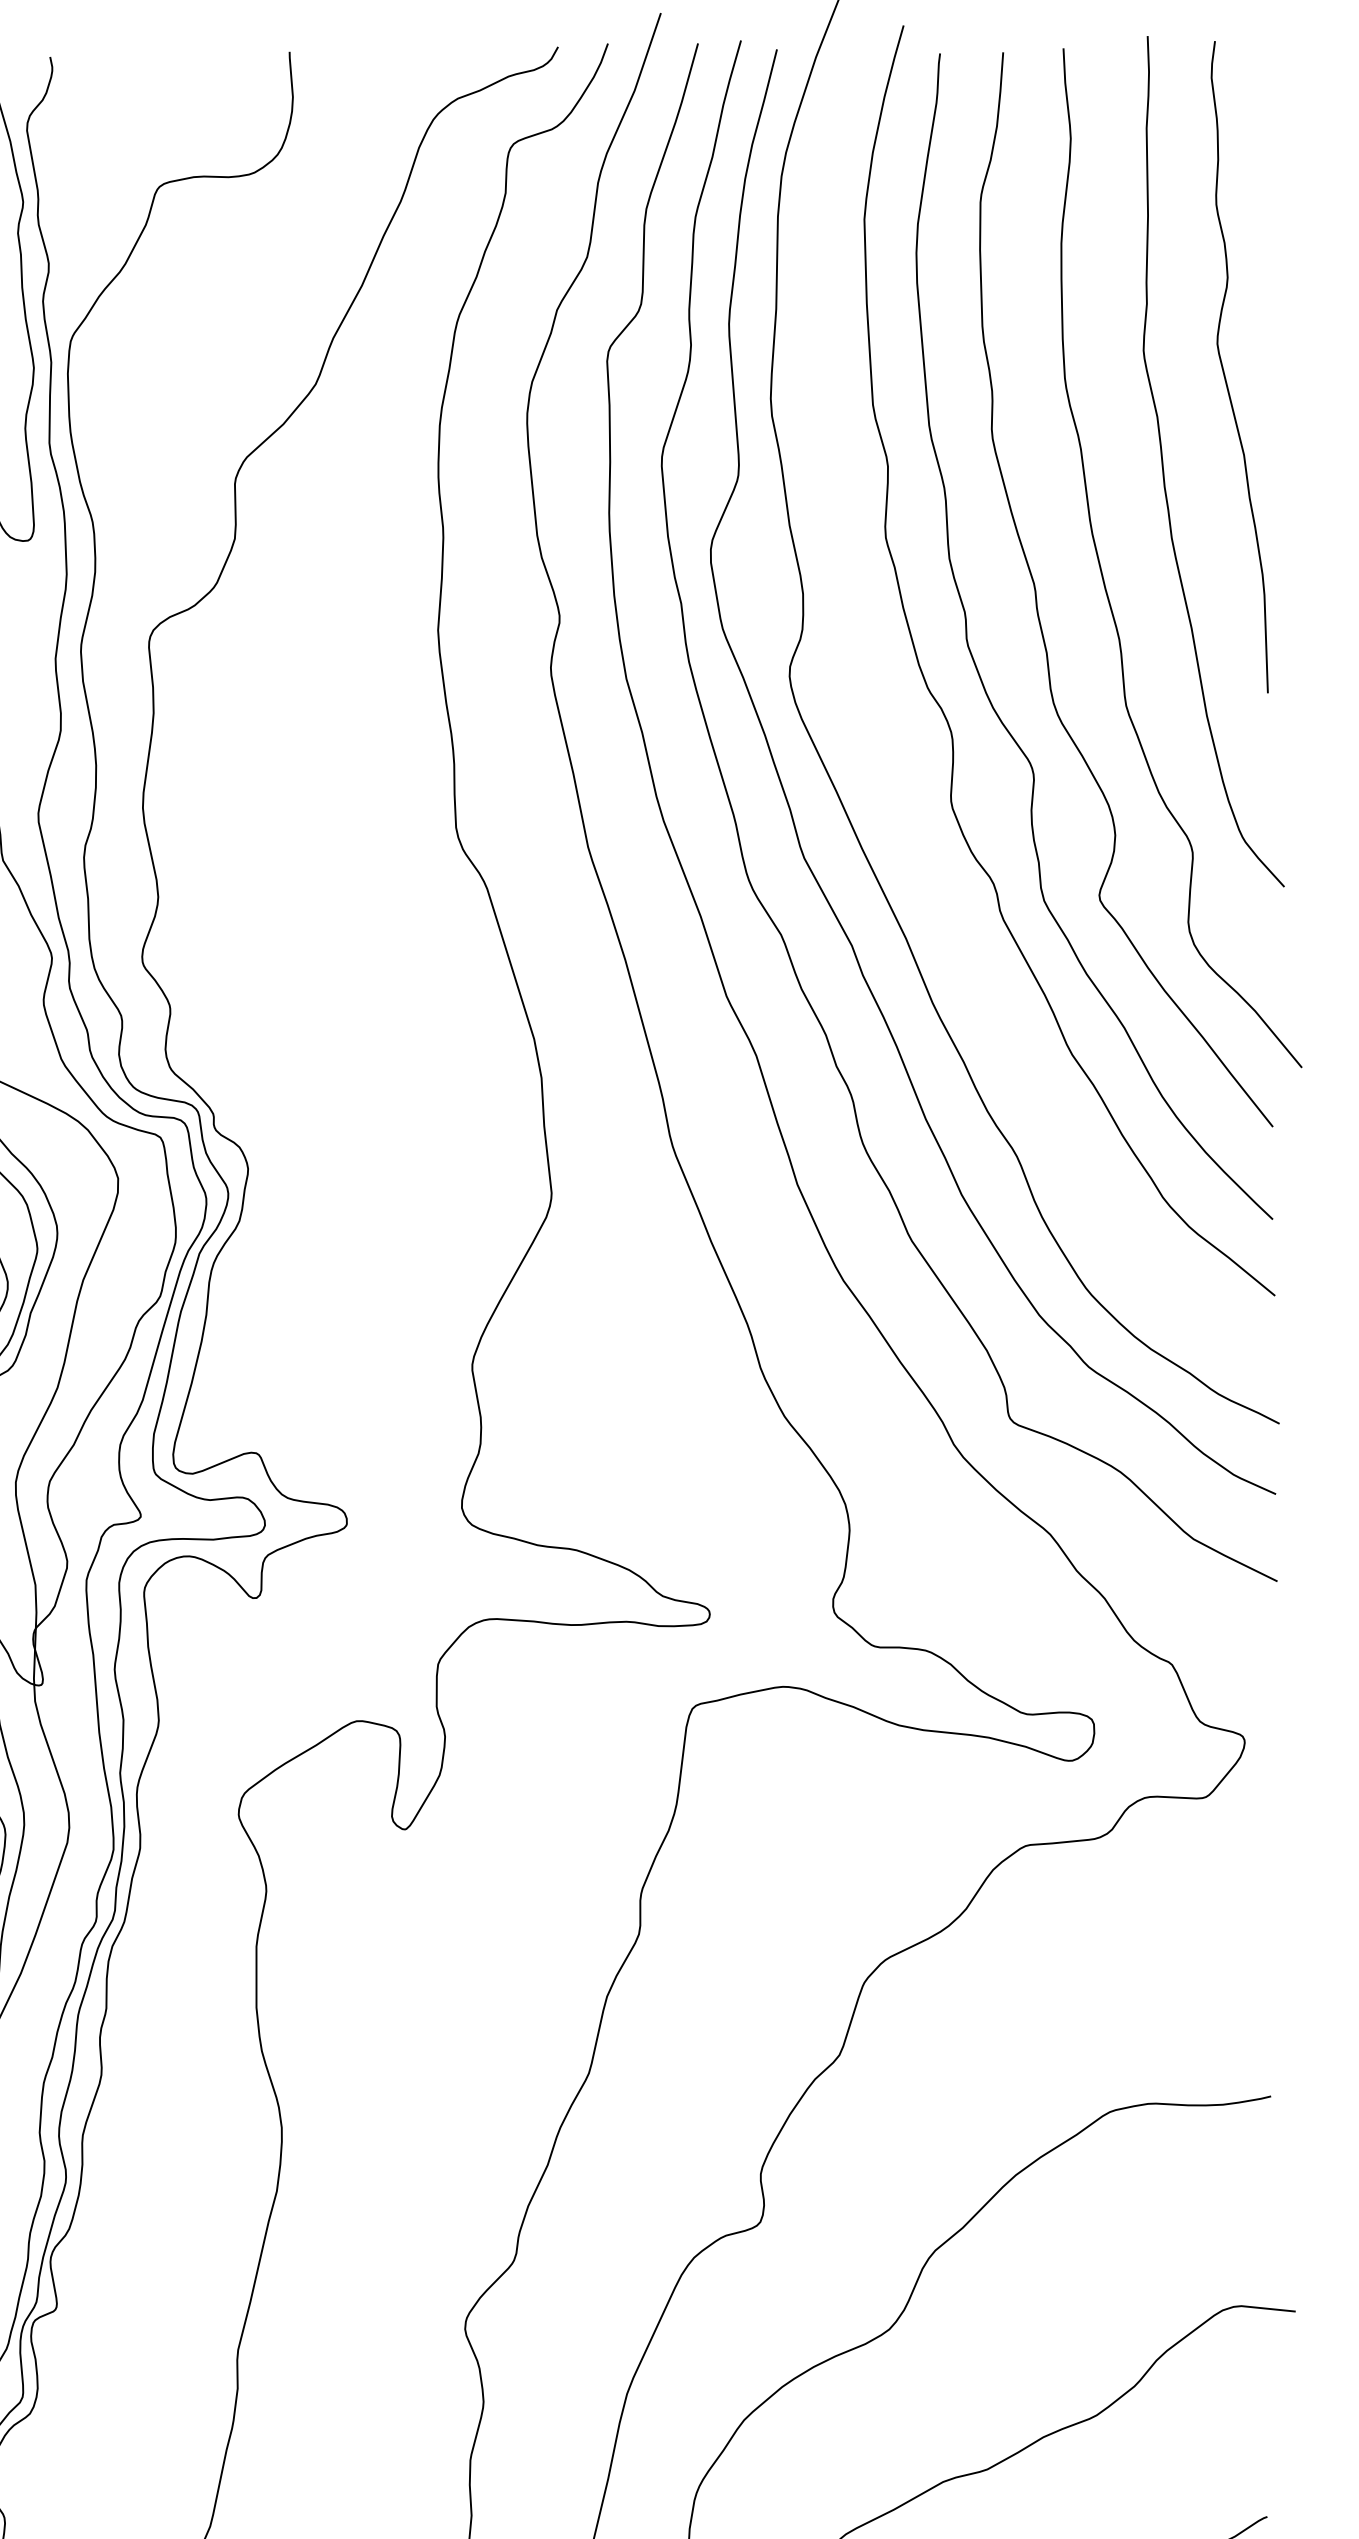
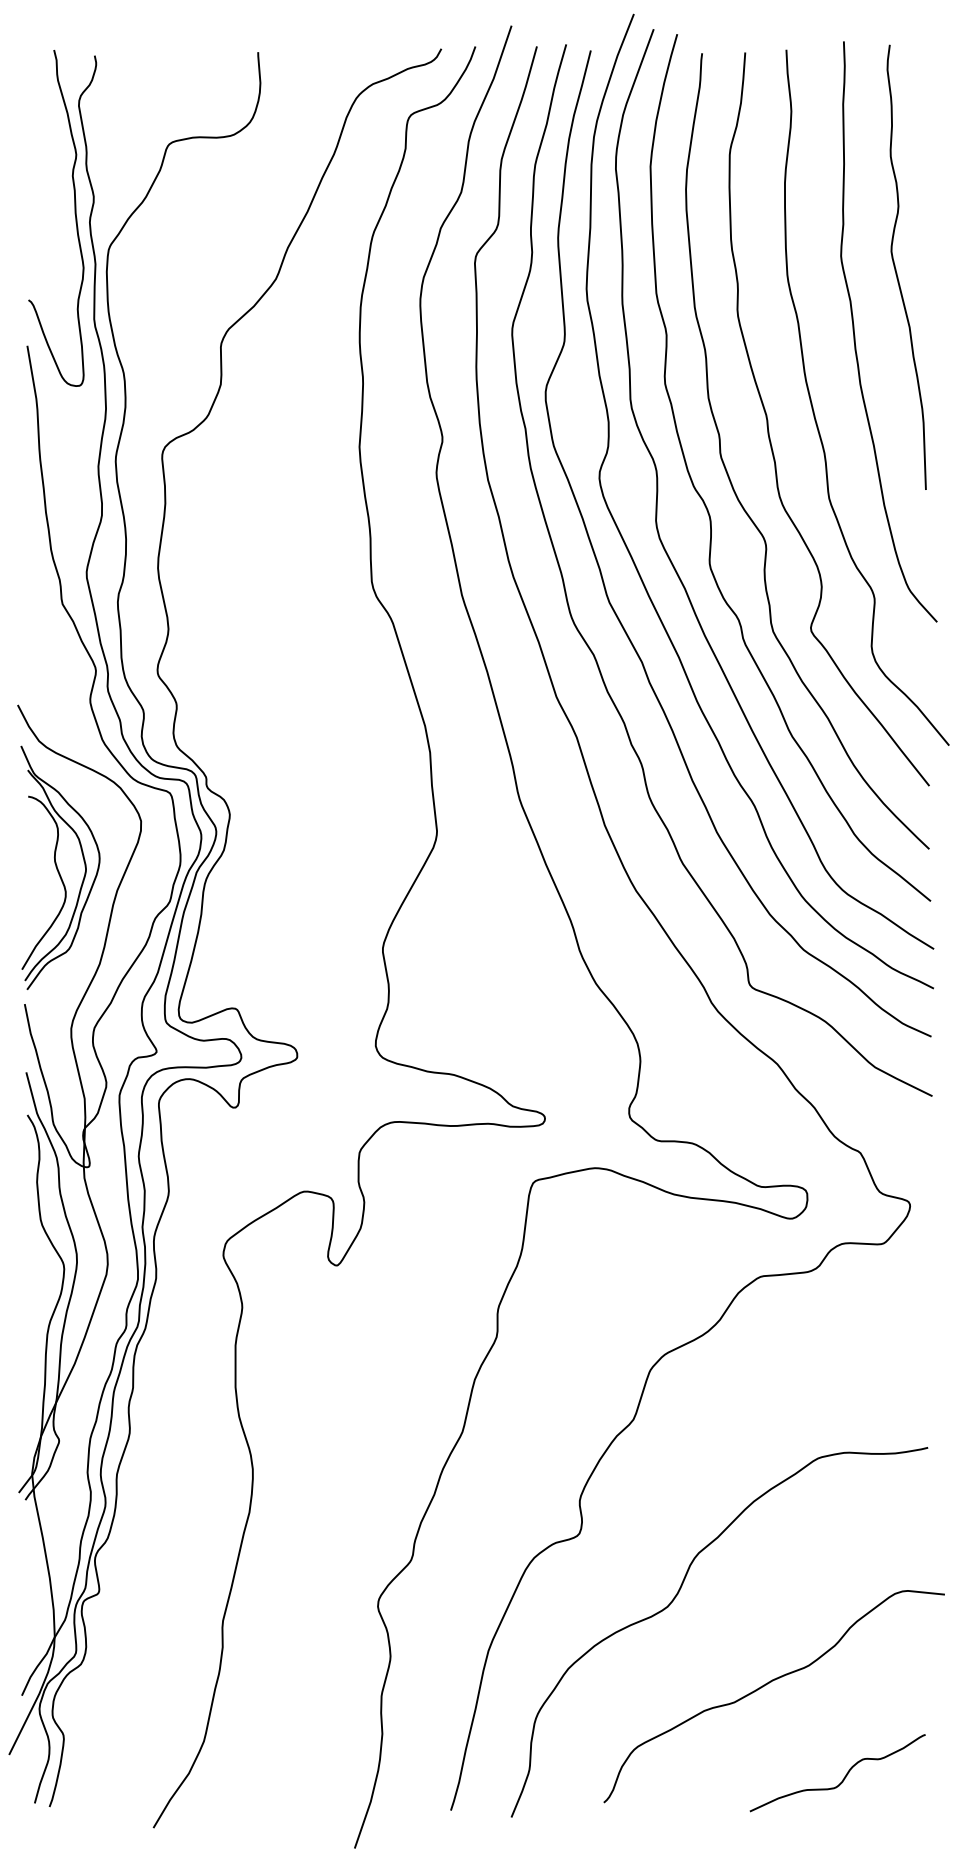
curve: (876, 692) -> (658, 489), added

